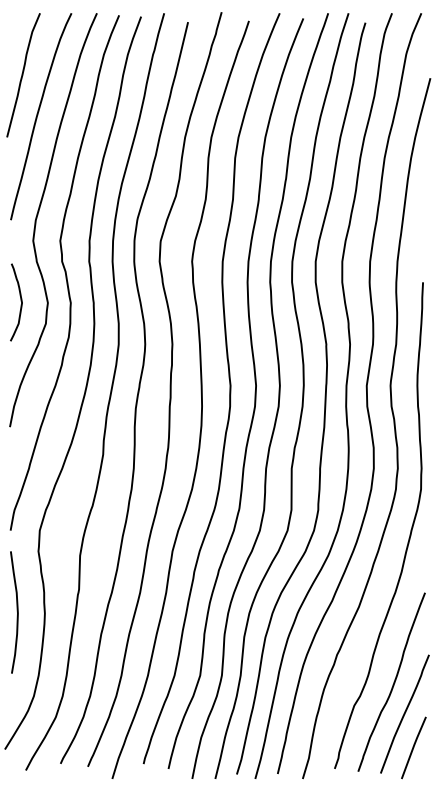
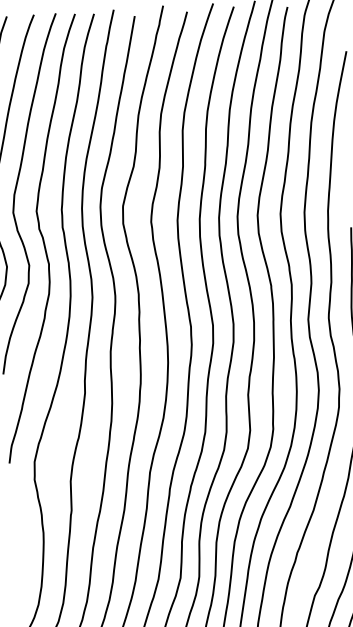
curve: (16, 611) -> (18, 532), removed

